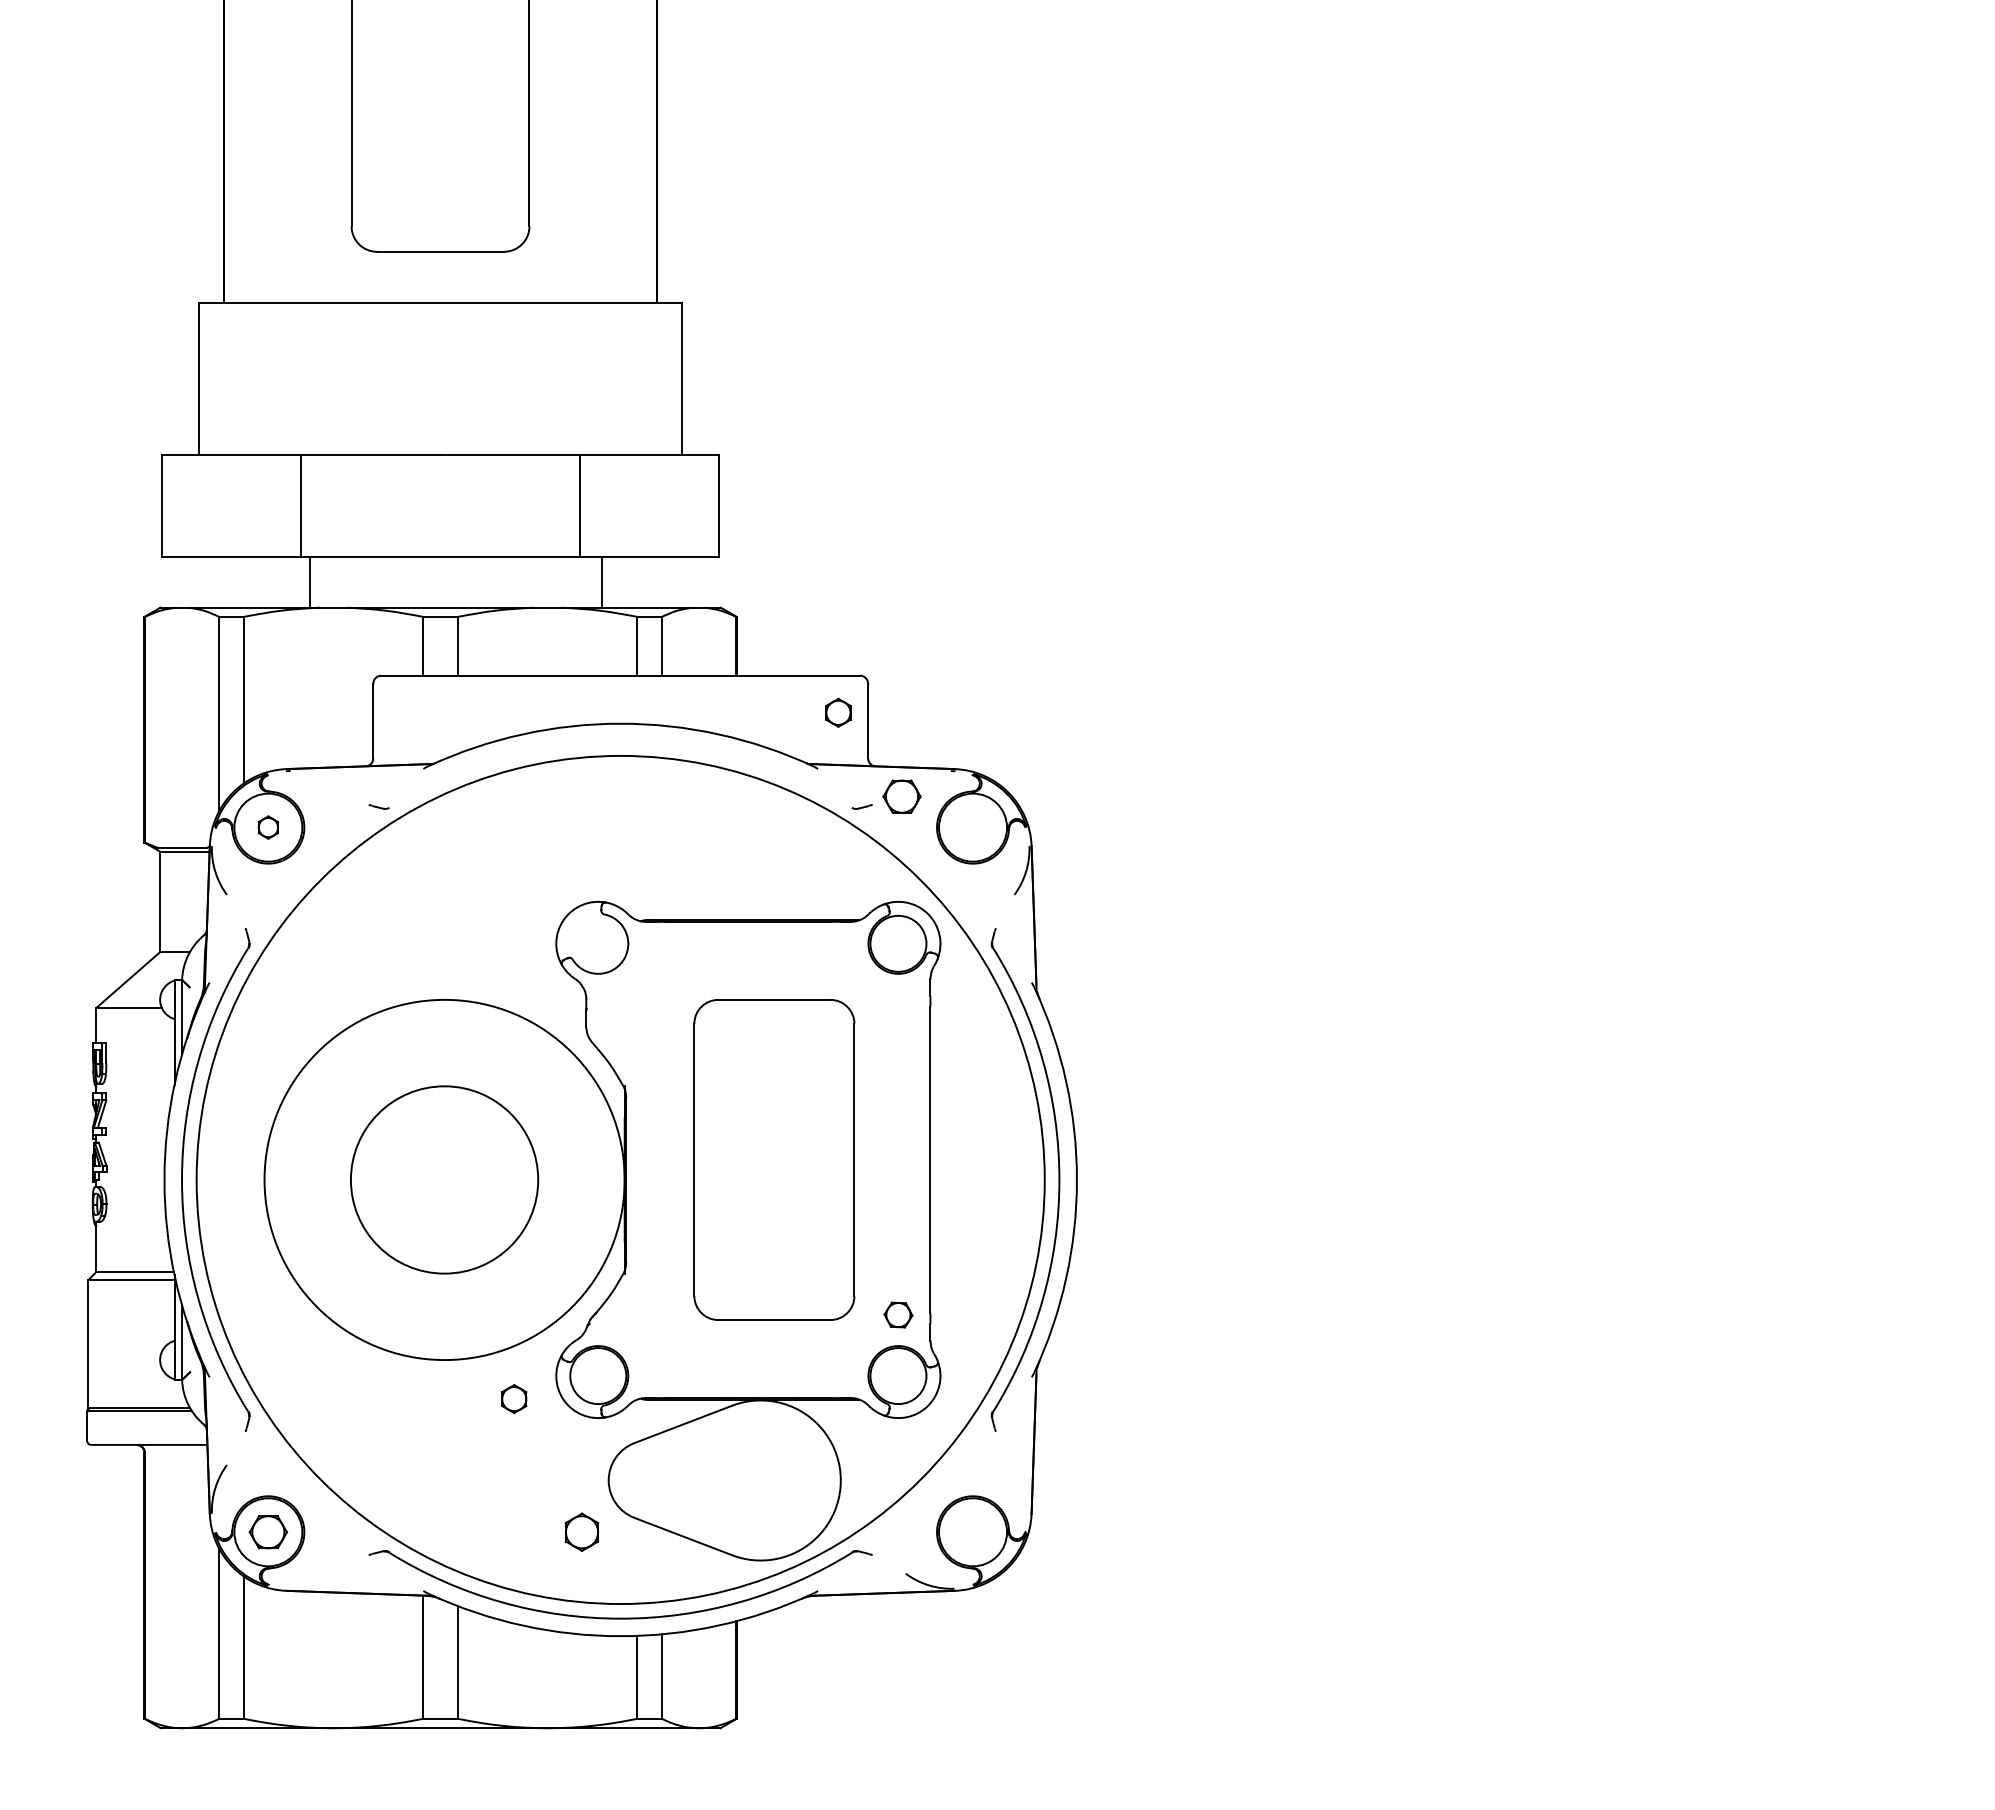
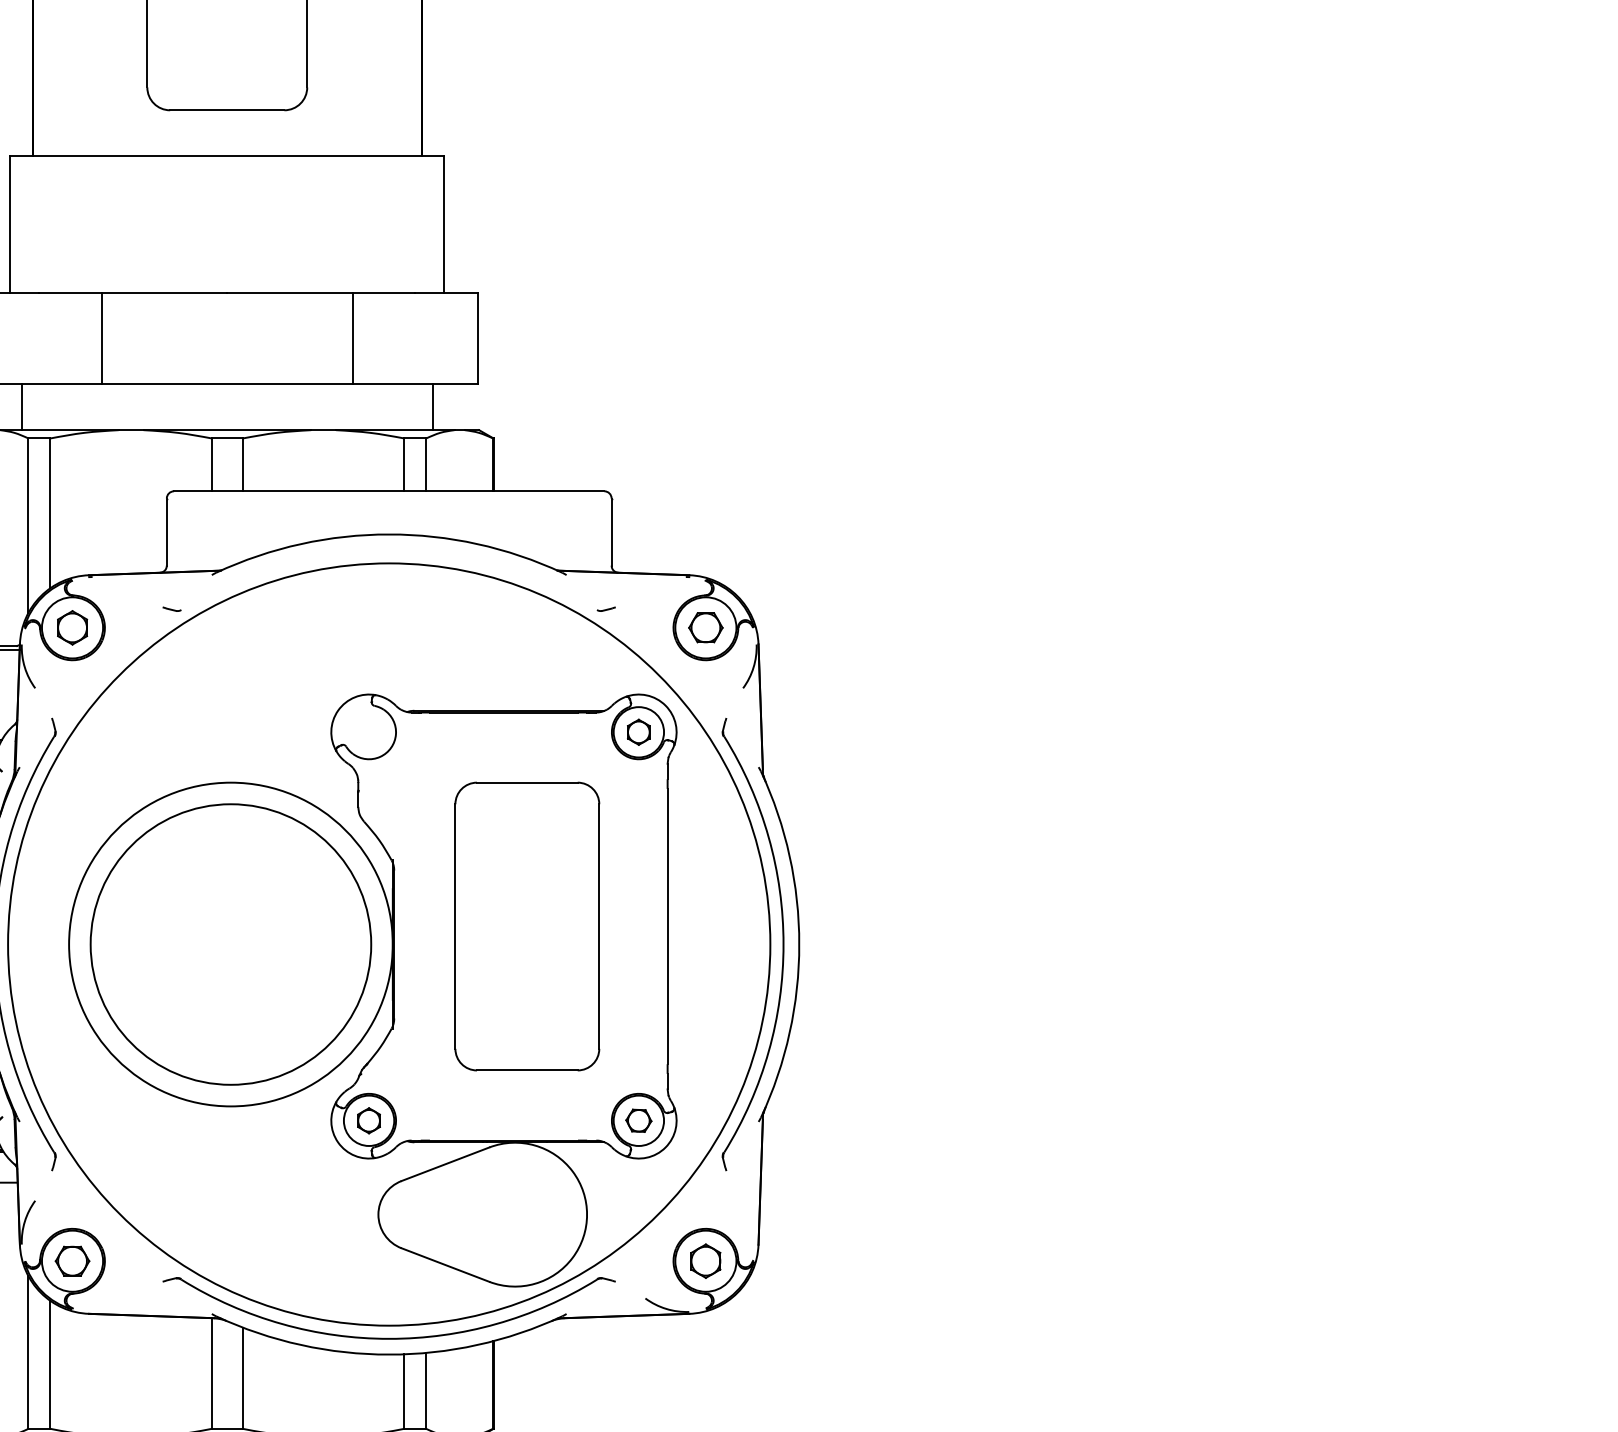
line: (309, 581) -> (21, 406), moved
line: (602, 581) -> (433, 406), moved
part: (838, 712) -> (638, 732), moved
part: (901, 796) -> (705, 627), moved
part: (268, 827) -> (72, 627), size x1.67
circle: (444, 1179) -> (230, 944), size x1.67
part: (898, 1314) -> (638, 1120), moved
part: (514, 1399) -> (369, 1121), moved
part: (581, 1531) -> (705, 1260), moved

